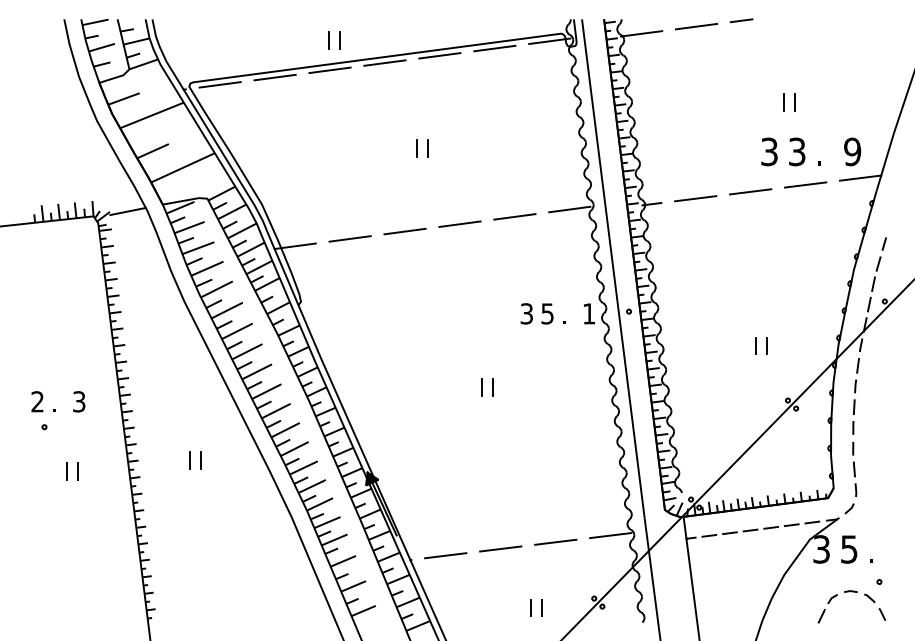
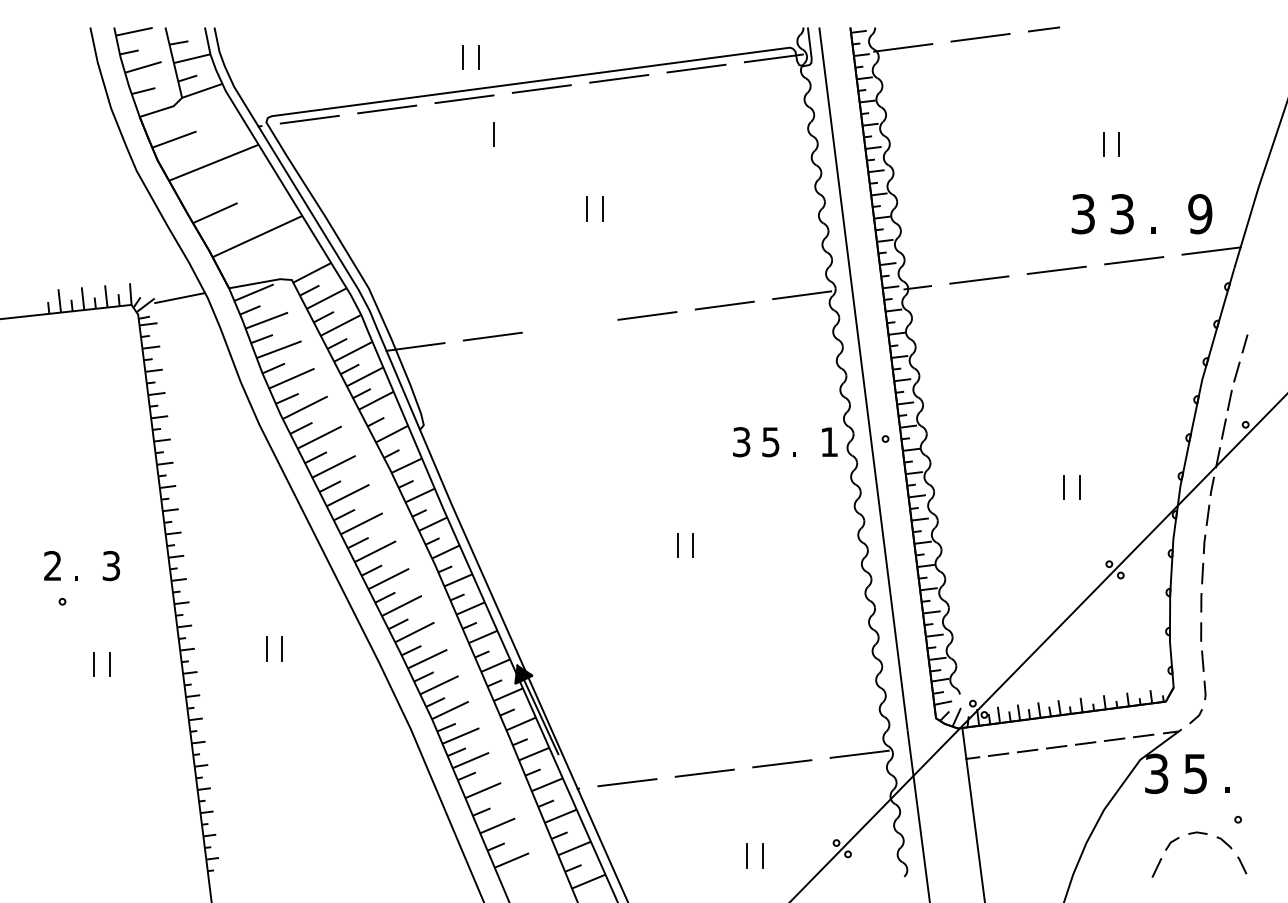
line: (350, 95) -> (493, 134), added
line: (404, 231) -> (569, 326), removed

